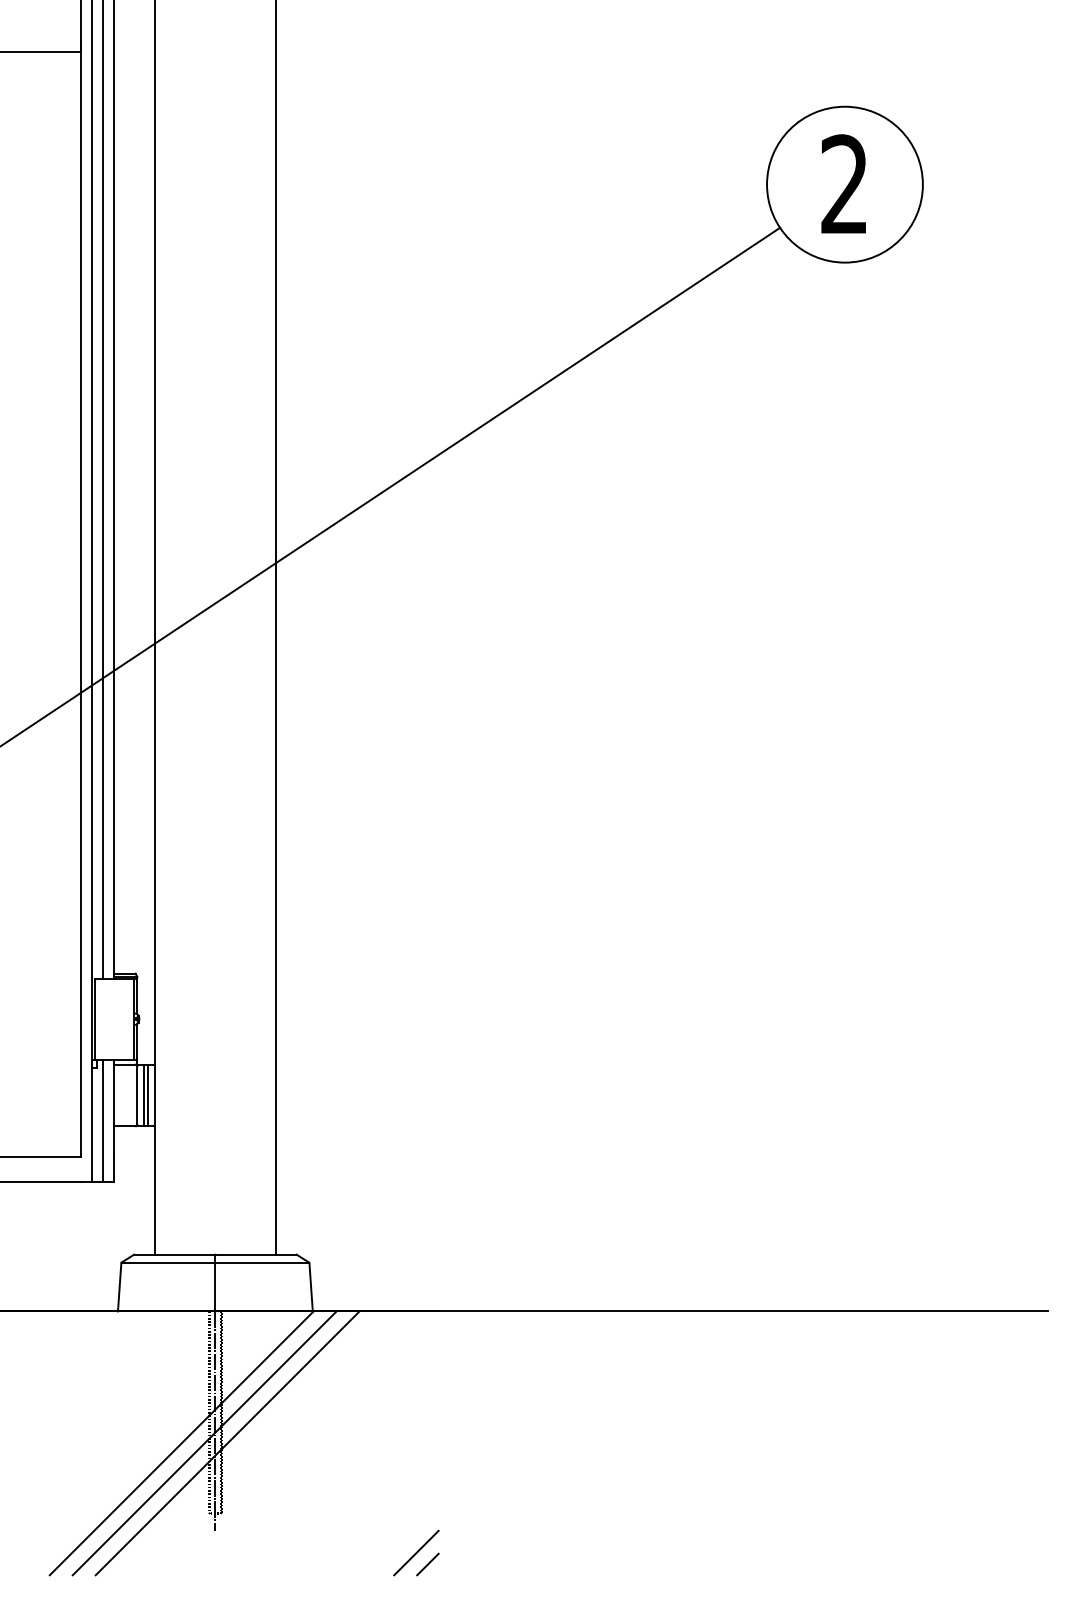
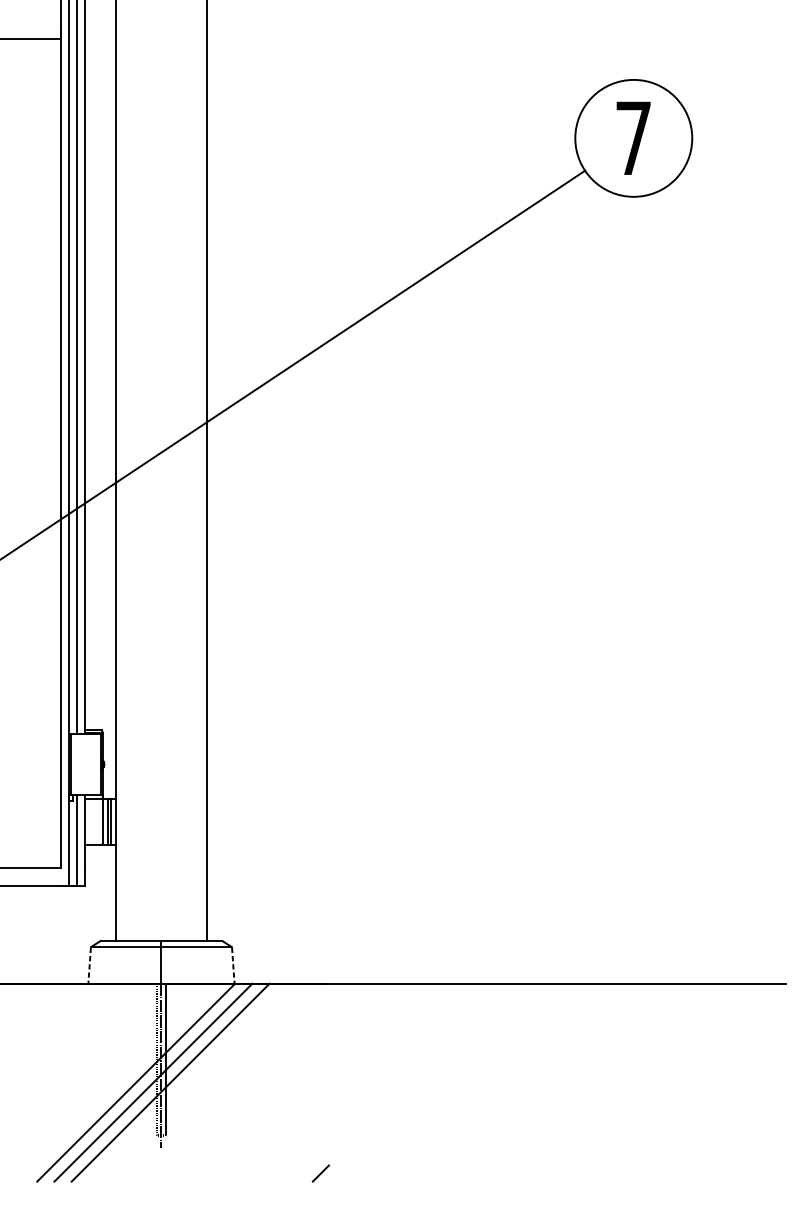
text: (844, 183) -> (633, 137), 2 -> 7
line: (119, 1287) -> (89, 965), solid -> dashed
line: (311, 1287) -> (233, 965), solid -> dashed
line: (416, 1552) -> (312, 1164), removed

